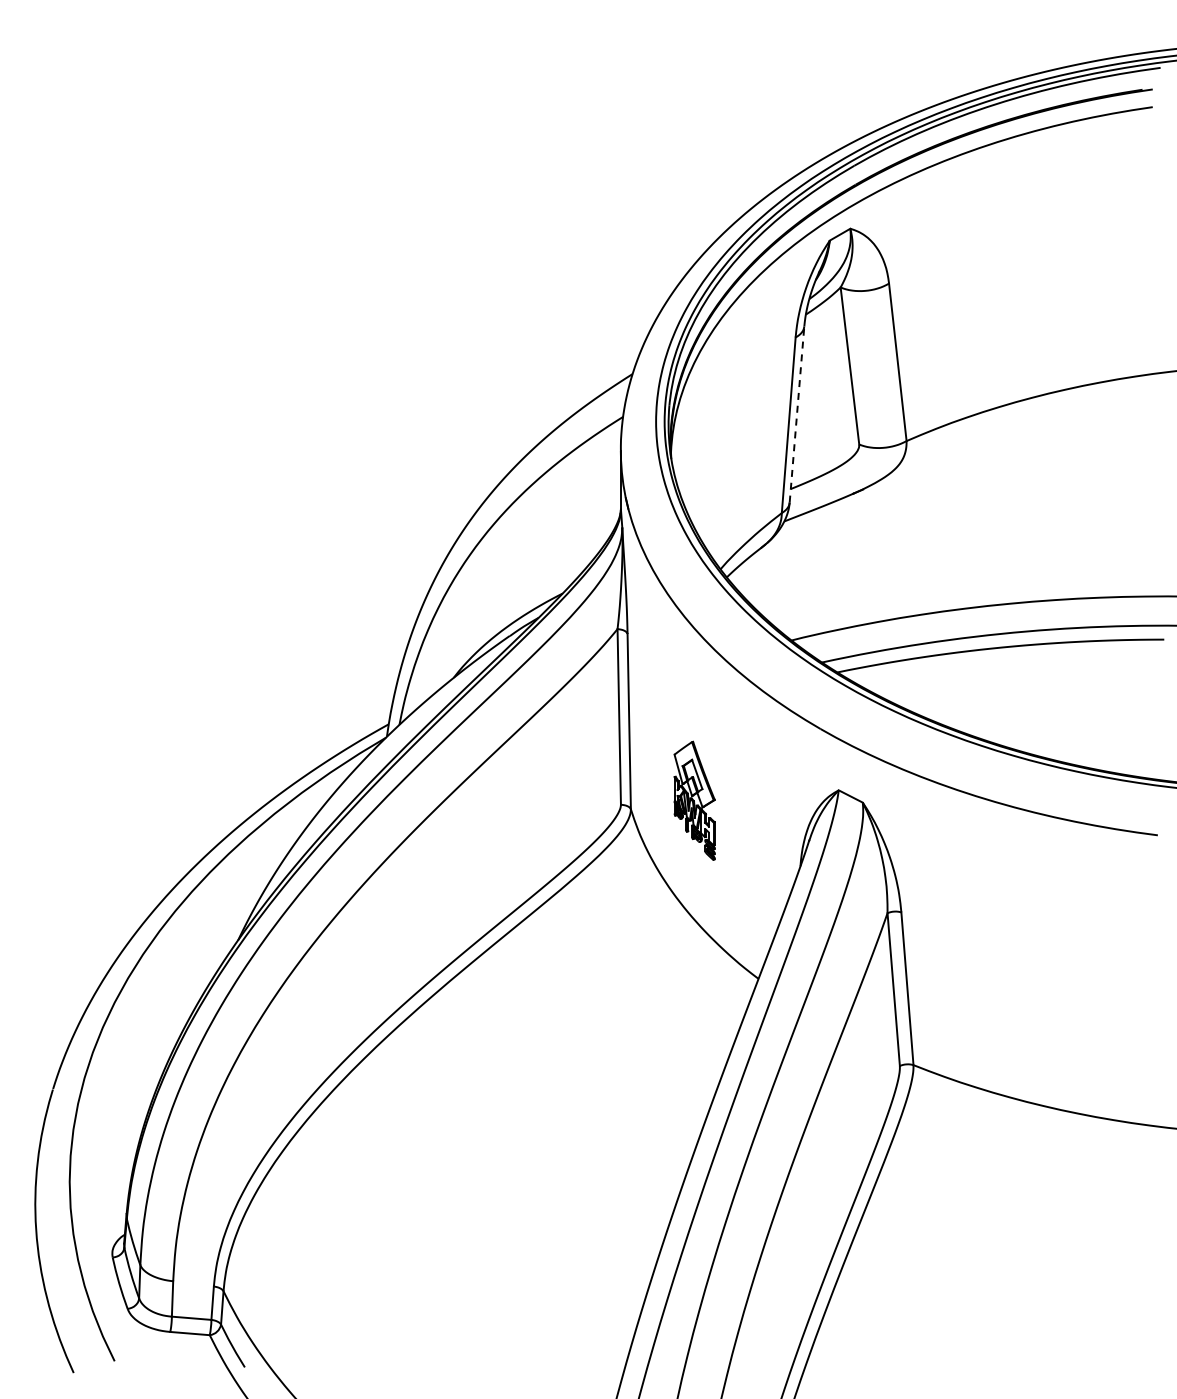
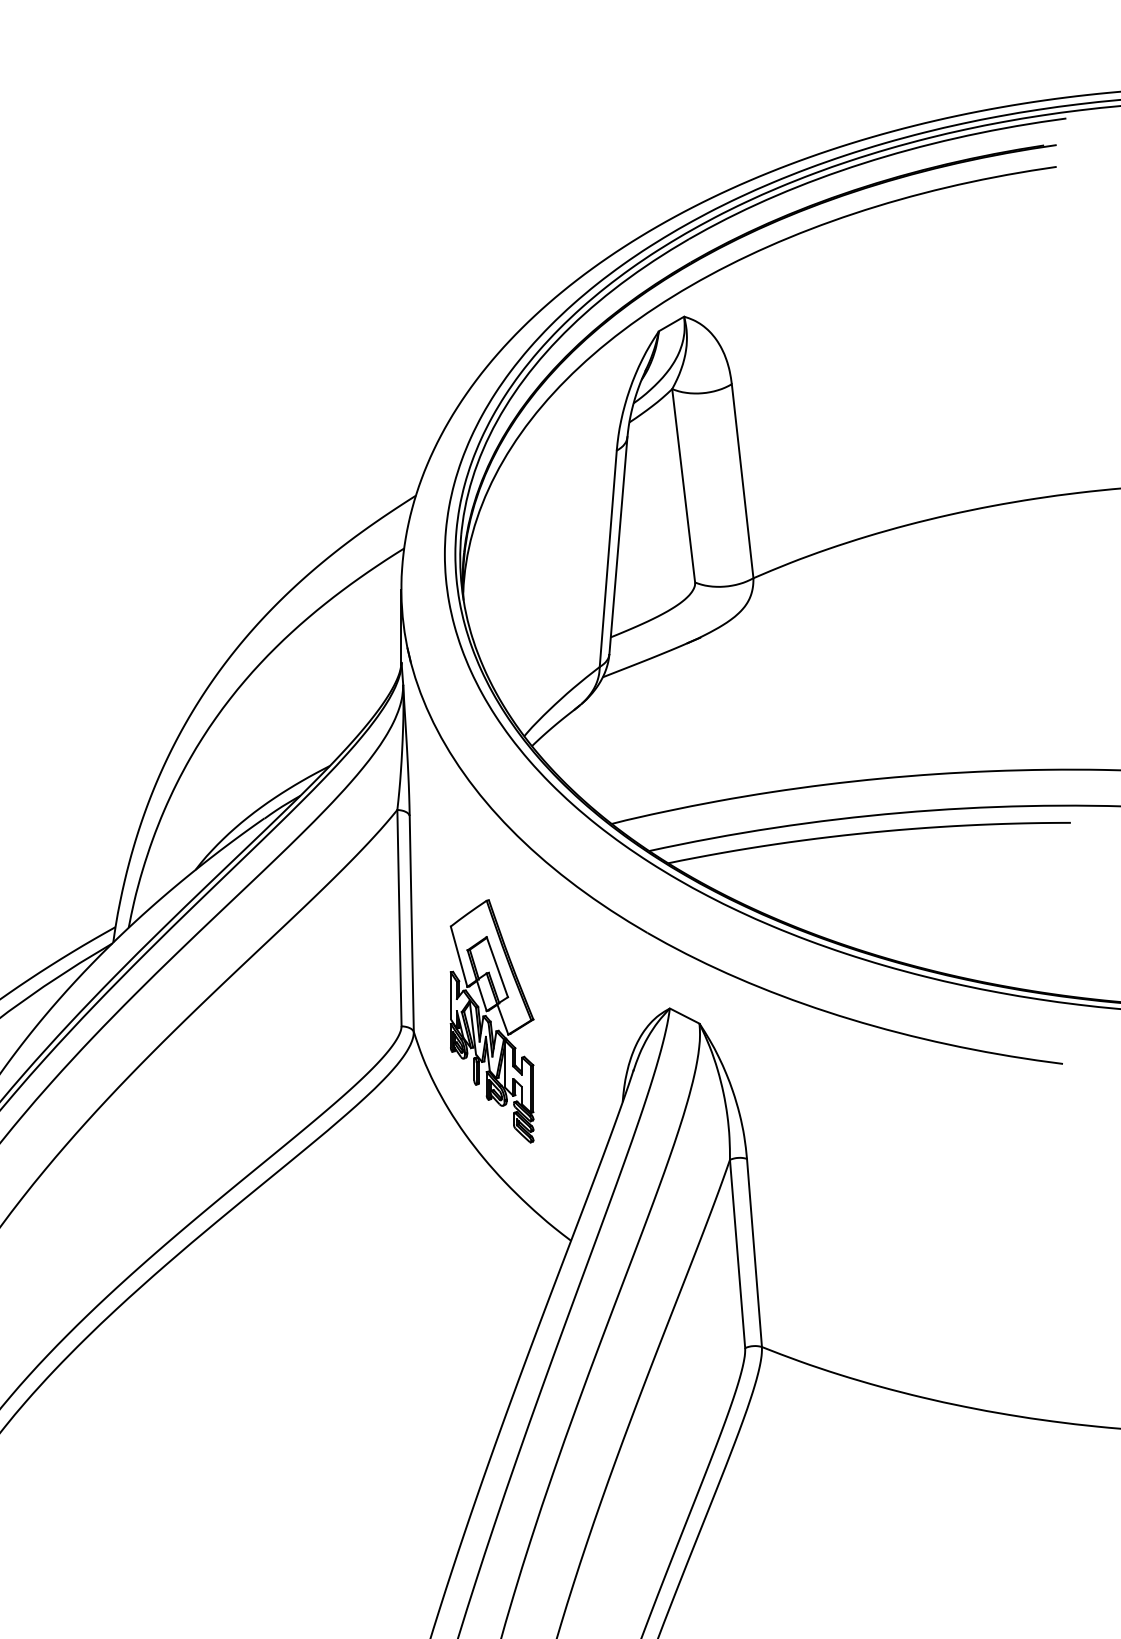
line: (797, 414) -> (619, 545), dashed -> solid
part: (694, 800) -> (492, 1021), size x1.67

